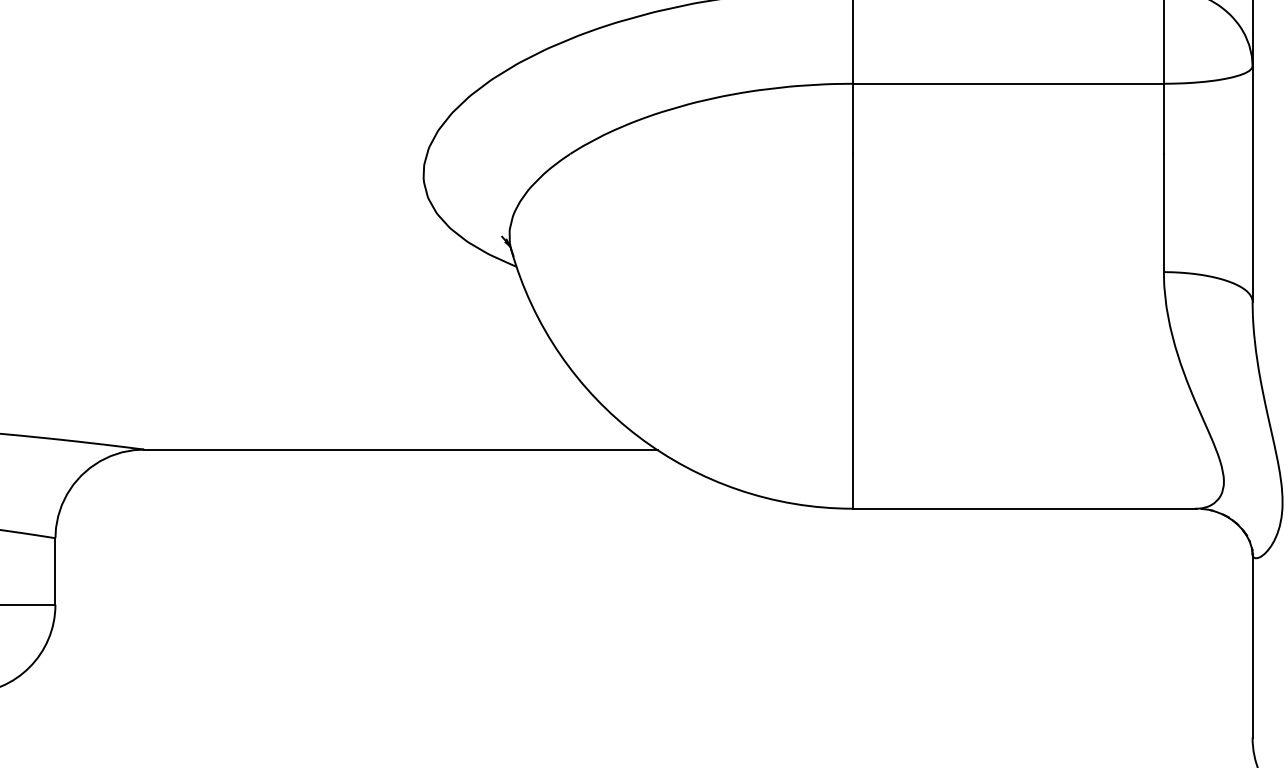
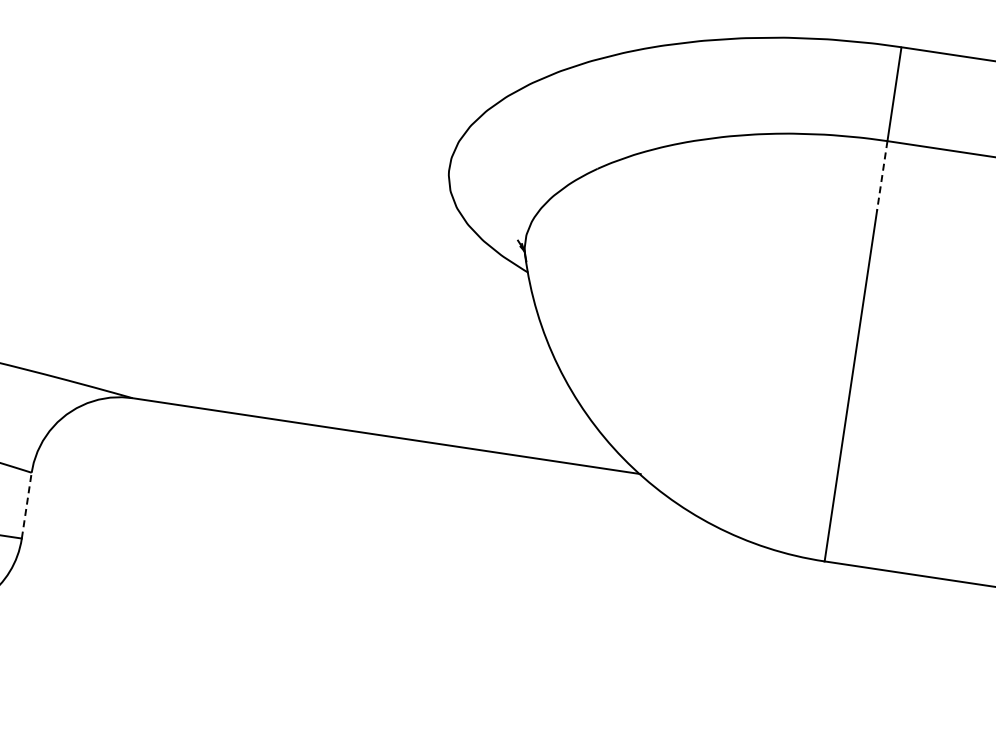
line: (852, 119) -> (881, 176), solid -> dashed
line: (55, 571) -> (26, 505), solid -> dashed

